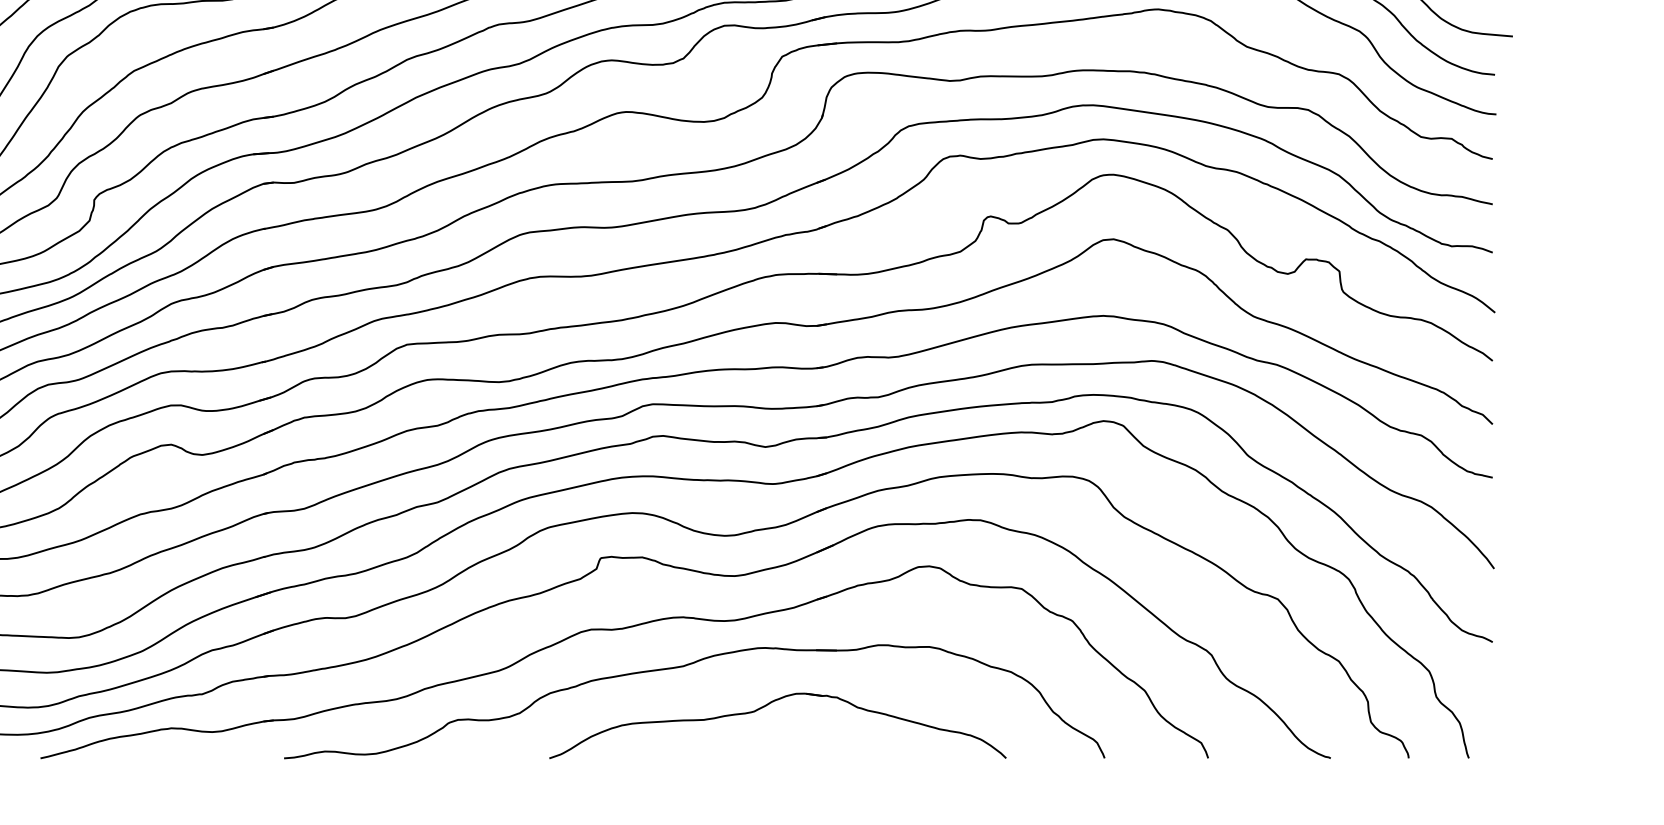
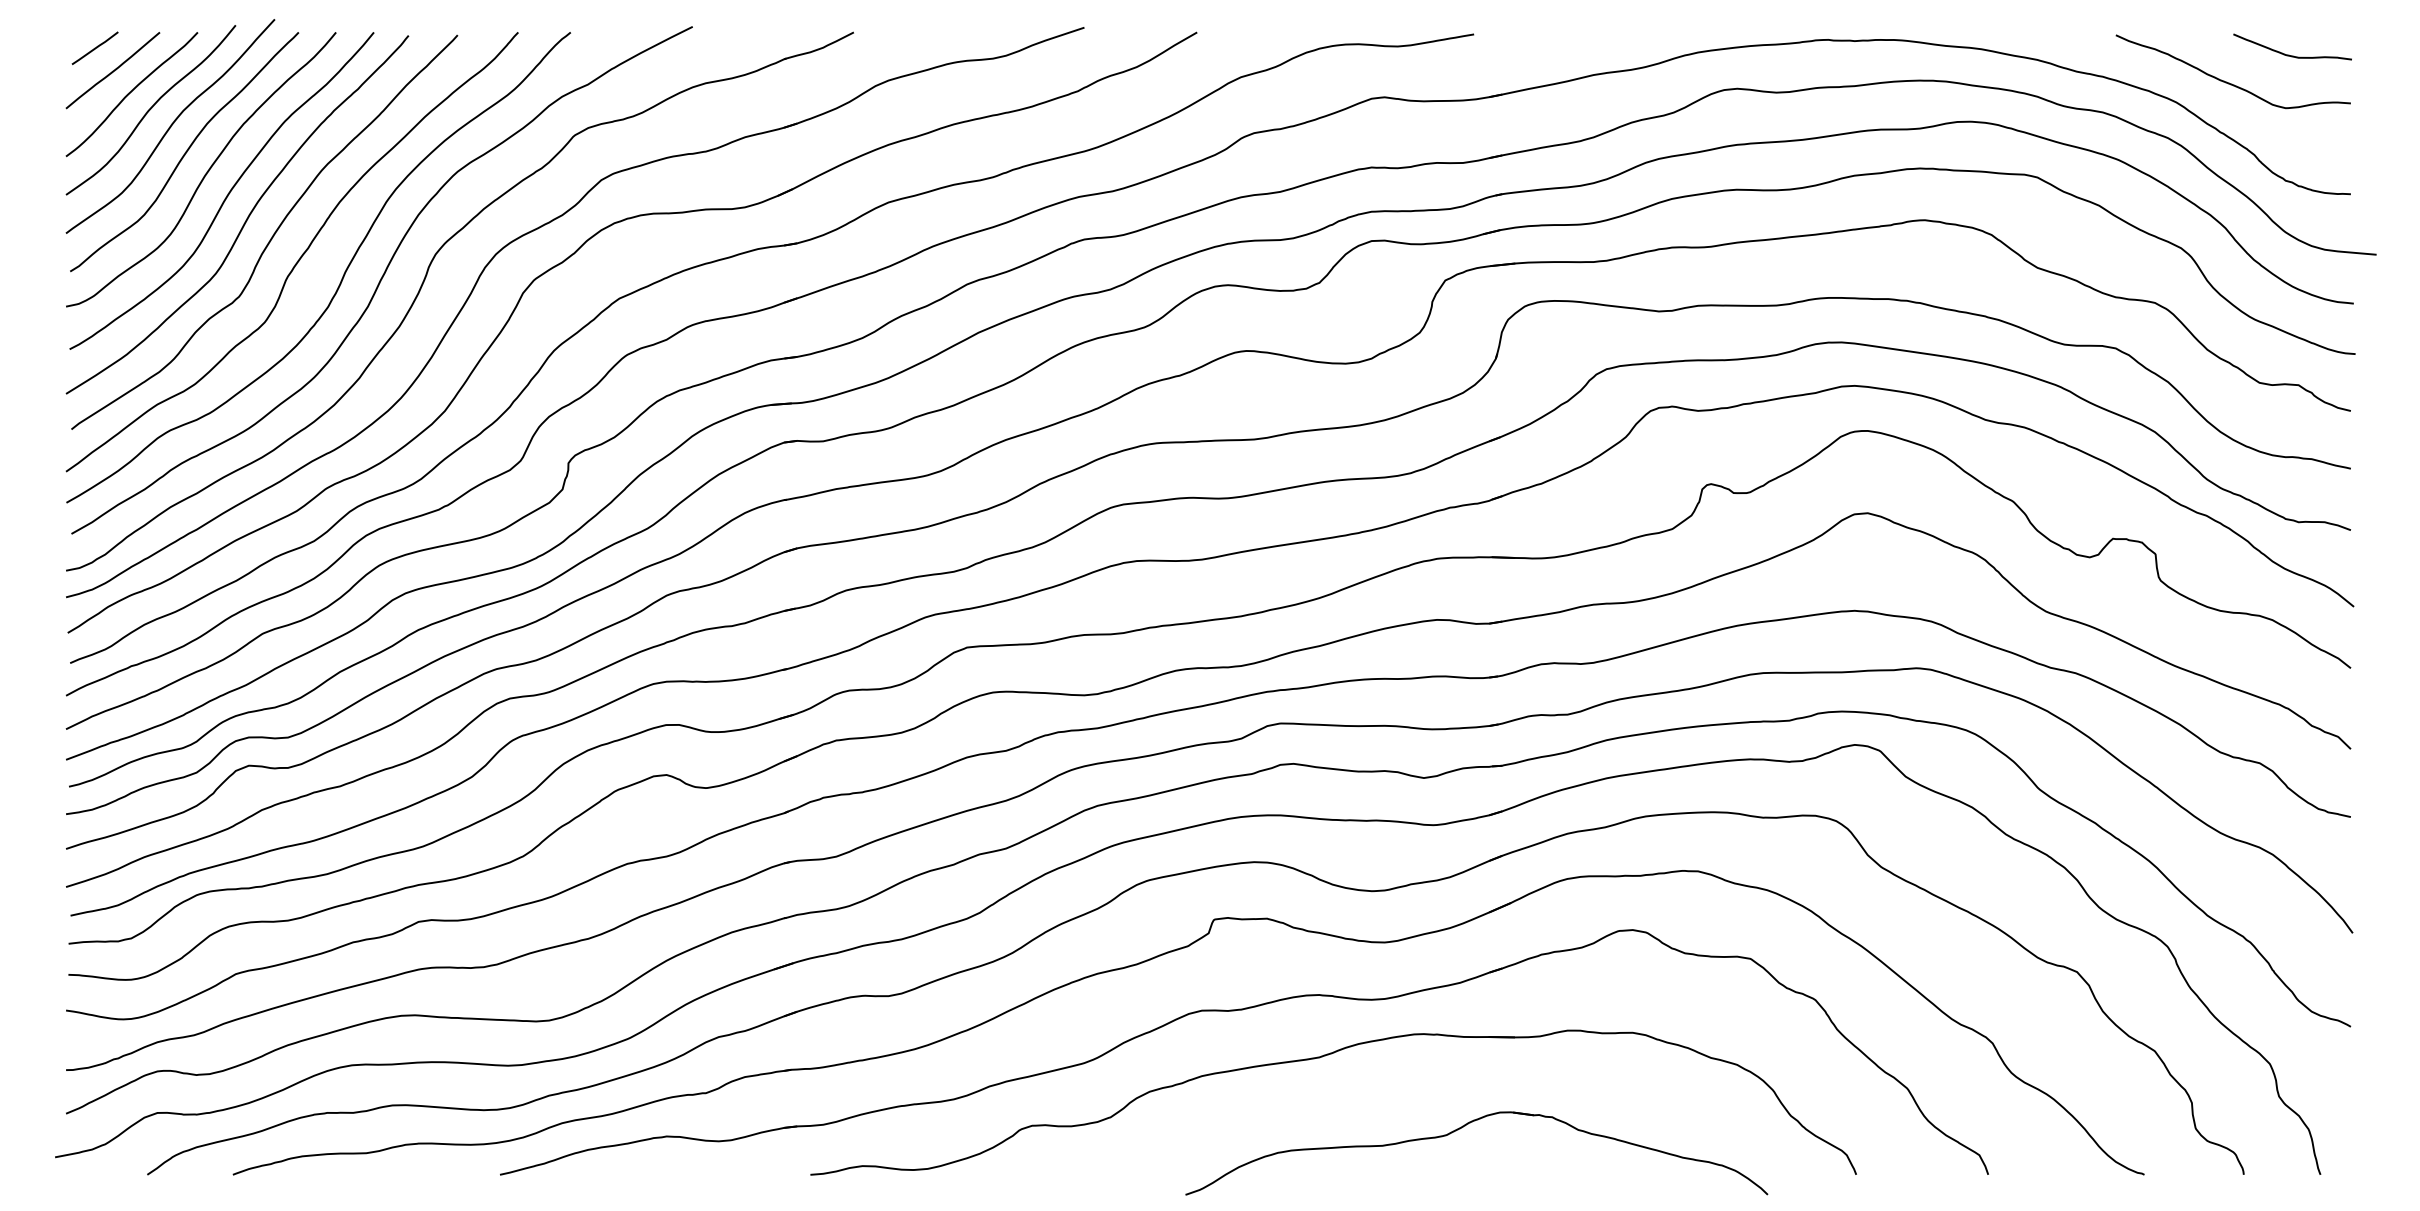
part: (765, 707) -> (1460, 1129), moved

